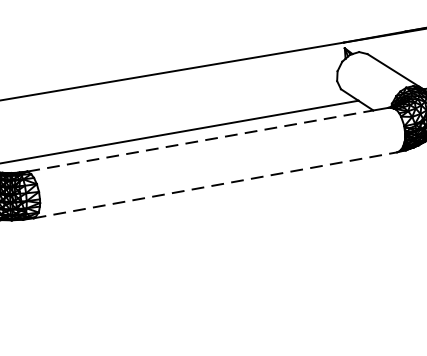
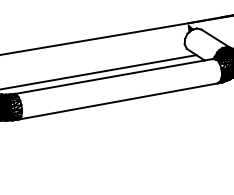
line: (201, 141) -> (110, 77), dashed -> solid
line: (216, 185) -> (118, 101), dashed -> solid

